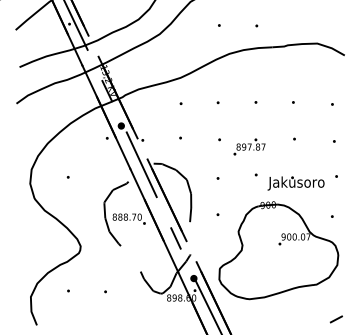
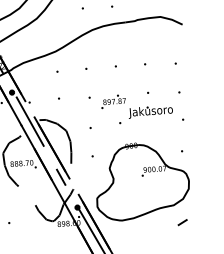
text: (295, 183) -> (150, 111), moved
line: (335, 319) -> (181, 222), moved

